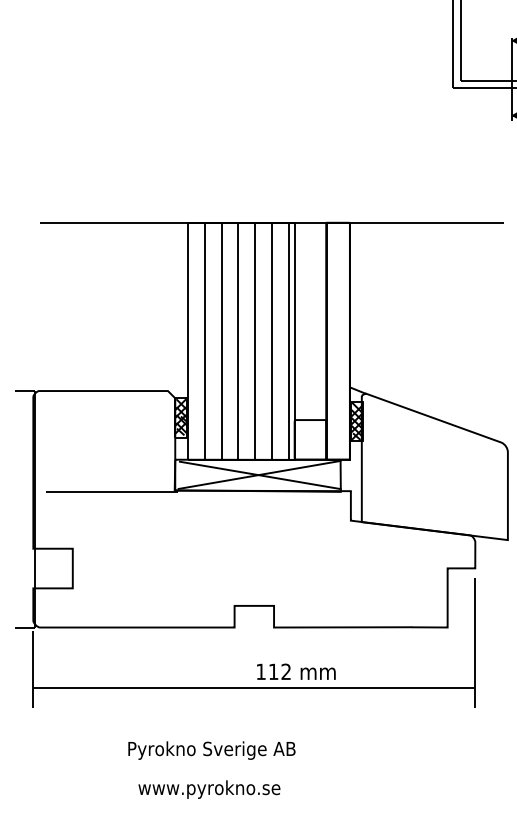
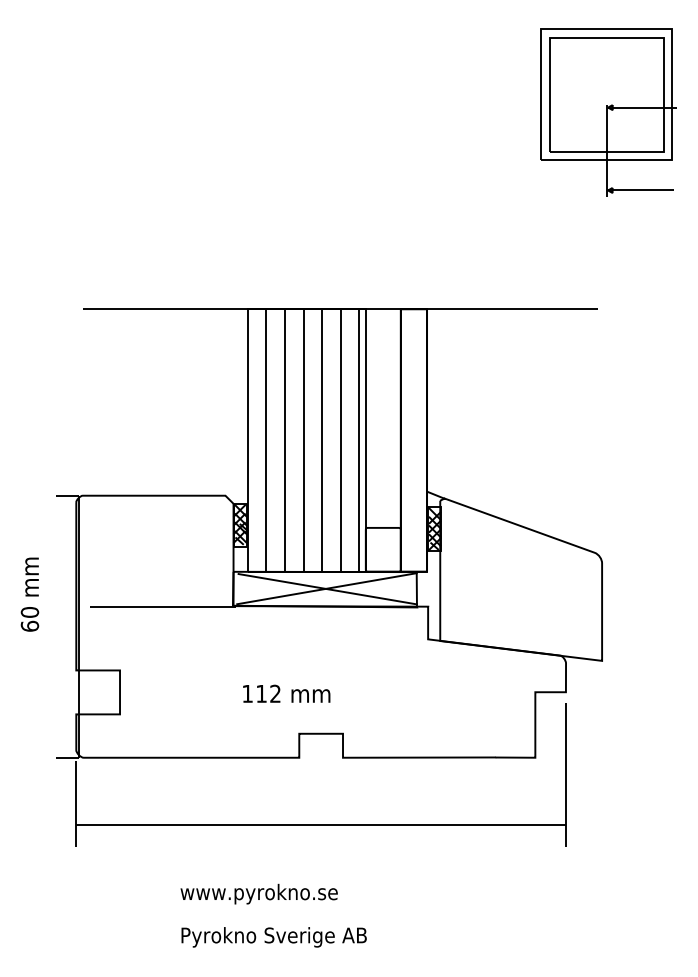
text: (296, 671) -> (286, 693), moved
text: (211, 750) -> (273, 893), Pyrokno Sverige AB -> www.pyrokno.se
text: (211, 789) -> (273, 937), www.pyrokno.se -> Pyrokno Sverige AB

